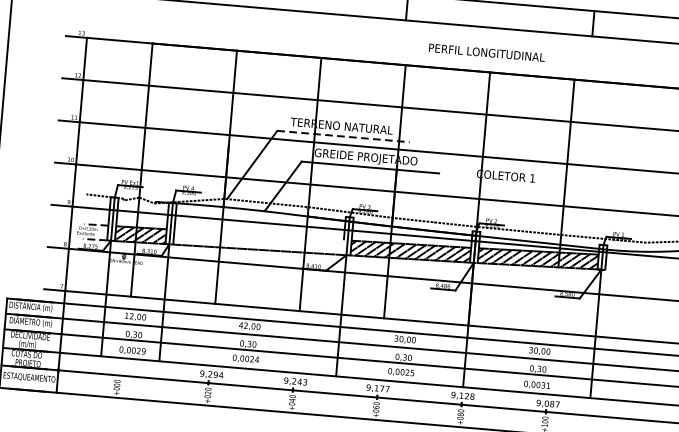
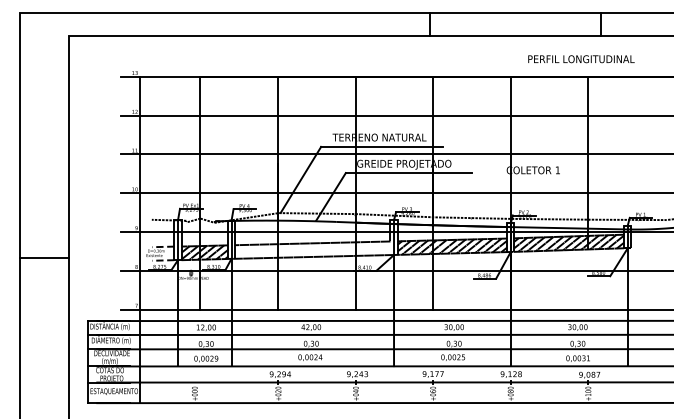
text: (487, 53) -> (581, 59), moved
line: (342, 136) -> (381, 146), dashed -> solid
line: (258, 235) -> (312, 243), added

